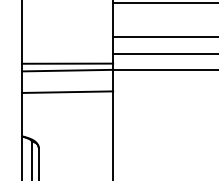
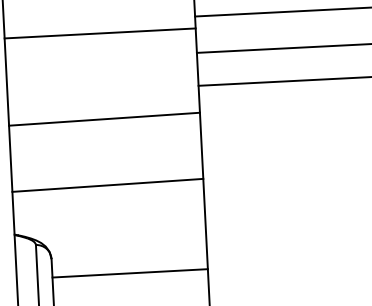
line: (67, 63) -> (99, 33), moved
line: (67, 70) -> (104, 118), moved
line: (67, 91) -> (107, 183), moved
line: (76, 157) -> (131, 273), added

